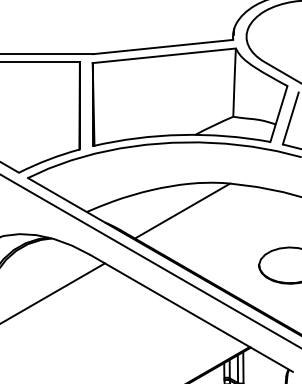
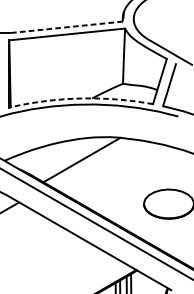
line: (162, 47) -> (65, 27), solid -> dashed
arc: (181, 134) -> (81, 98), solid -> dashed

